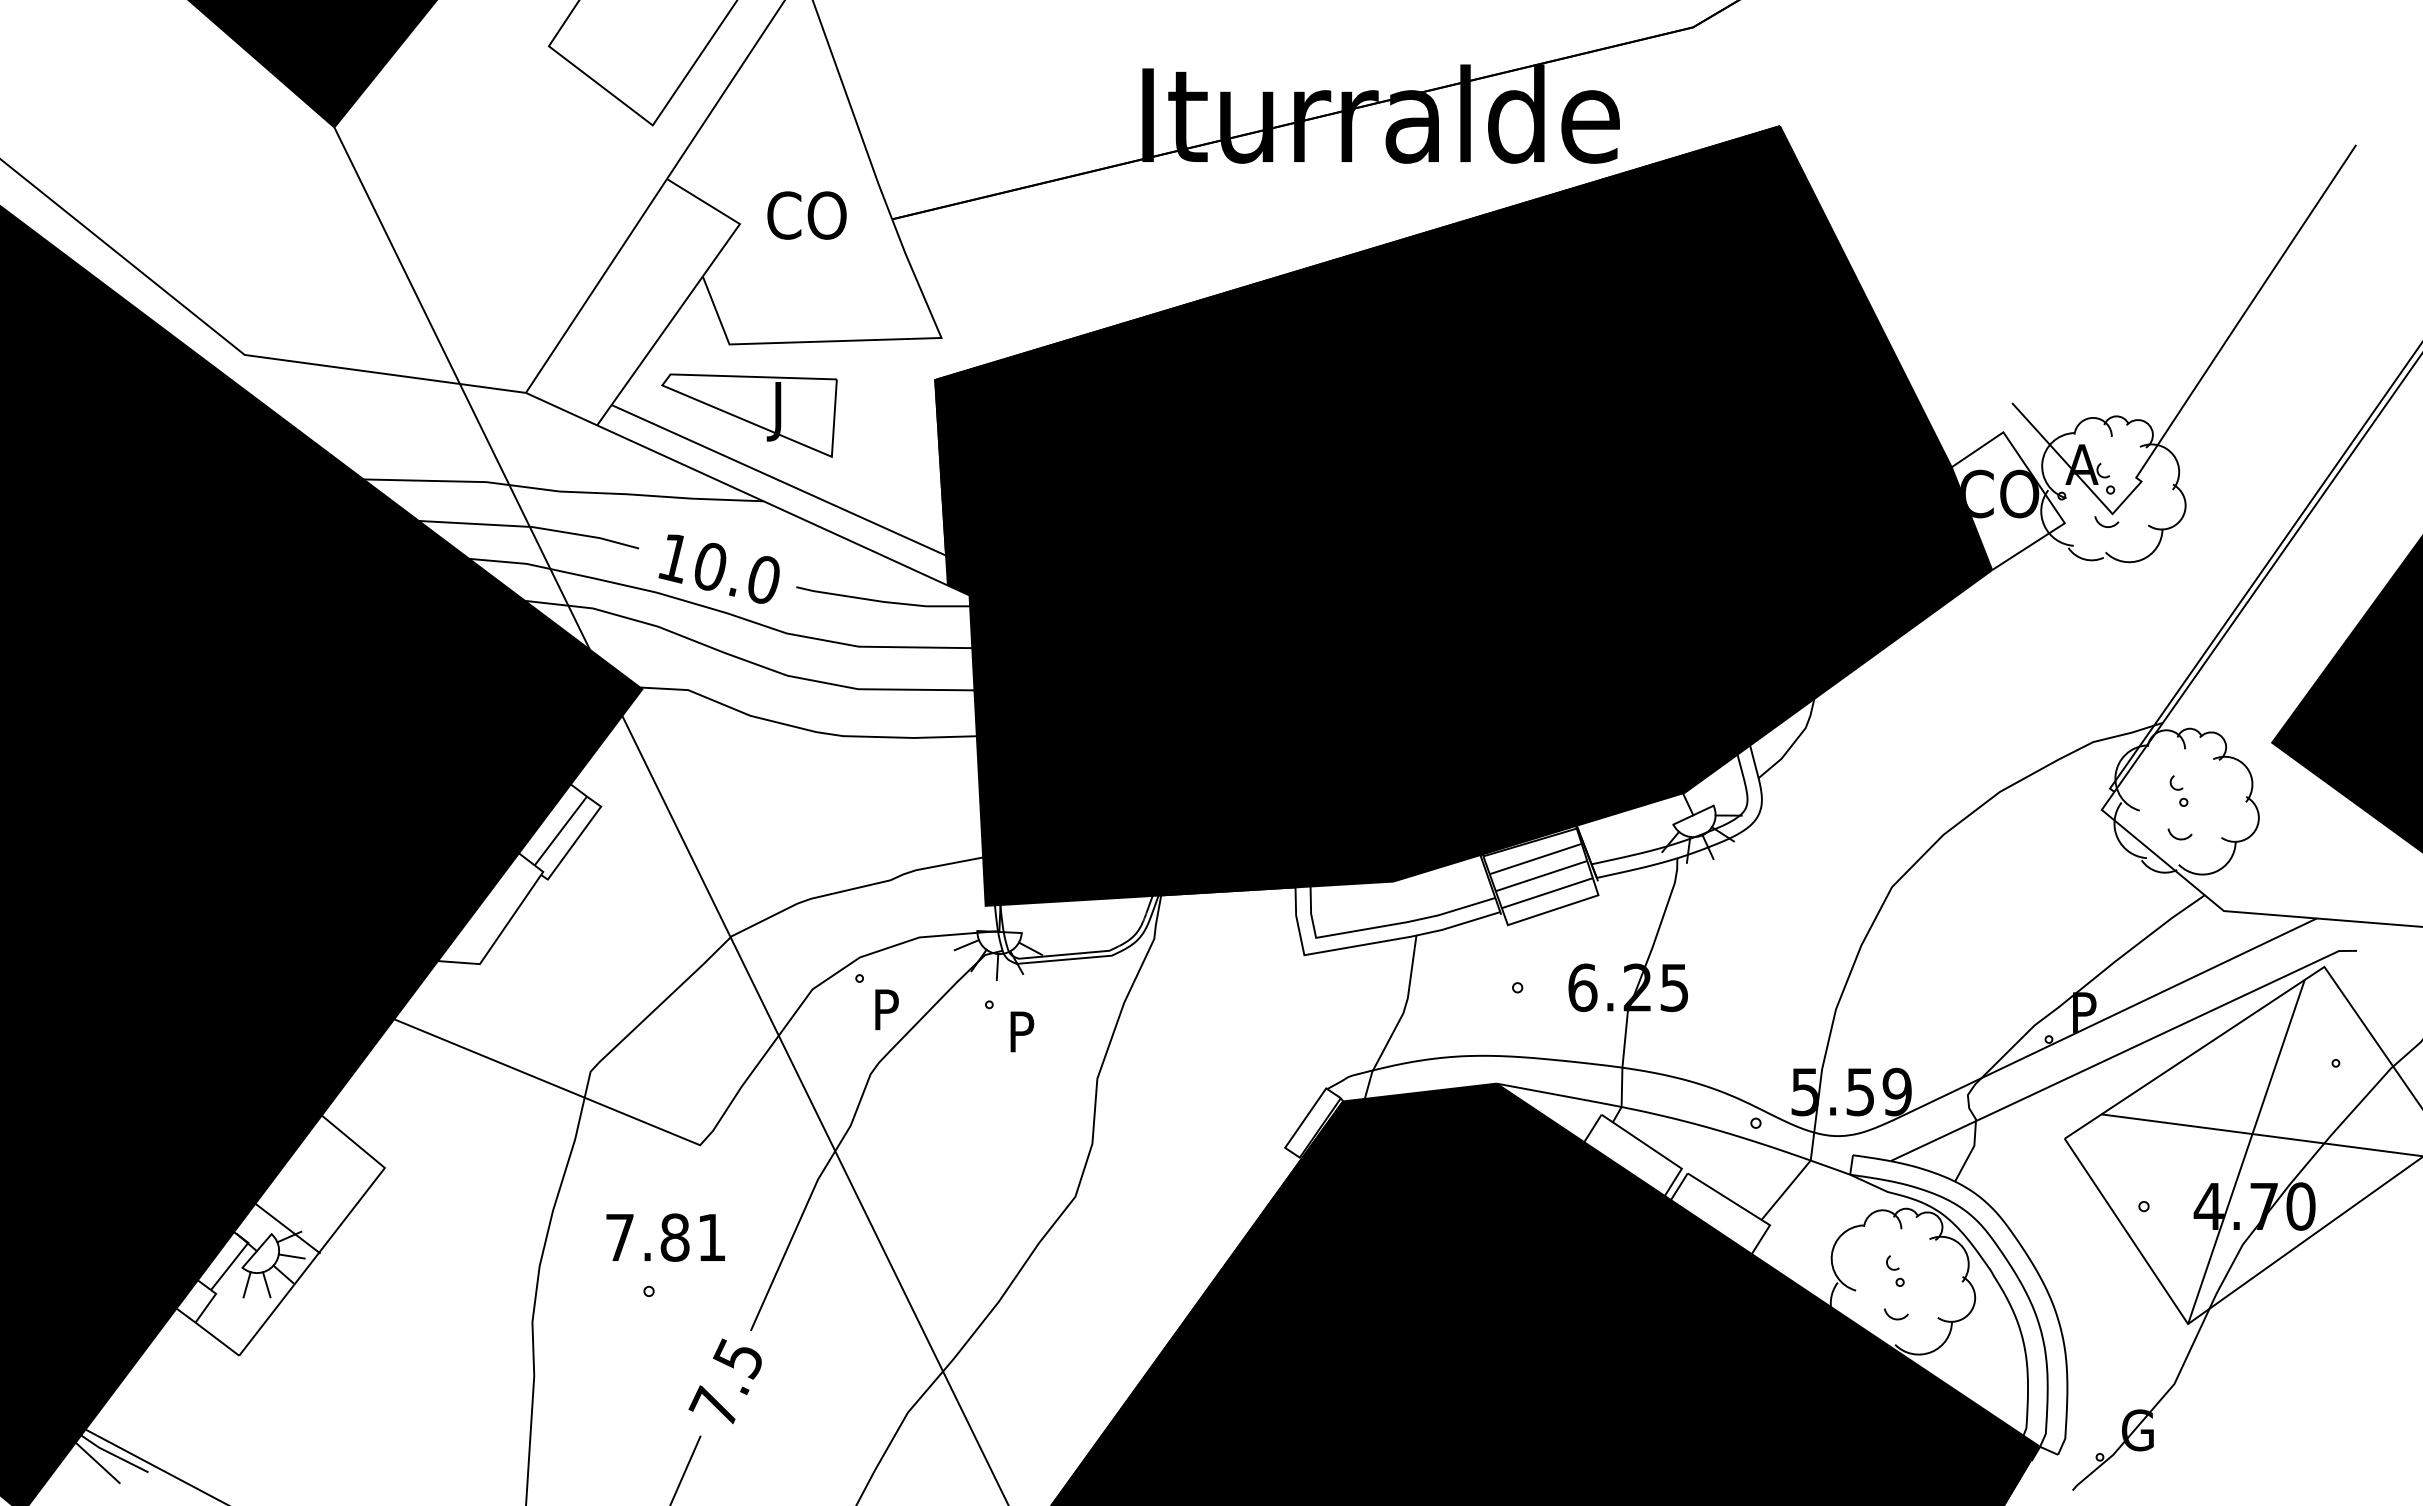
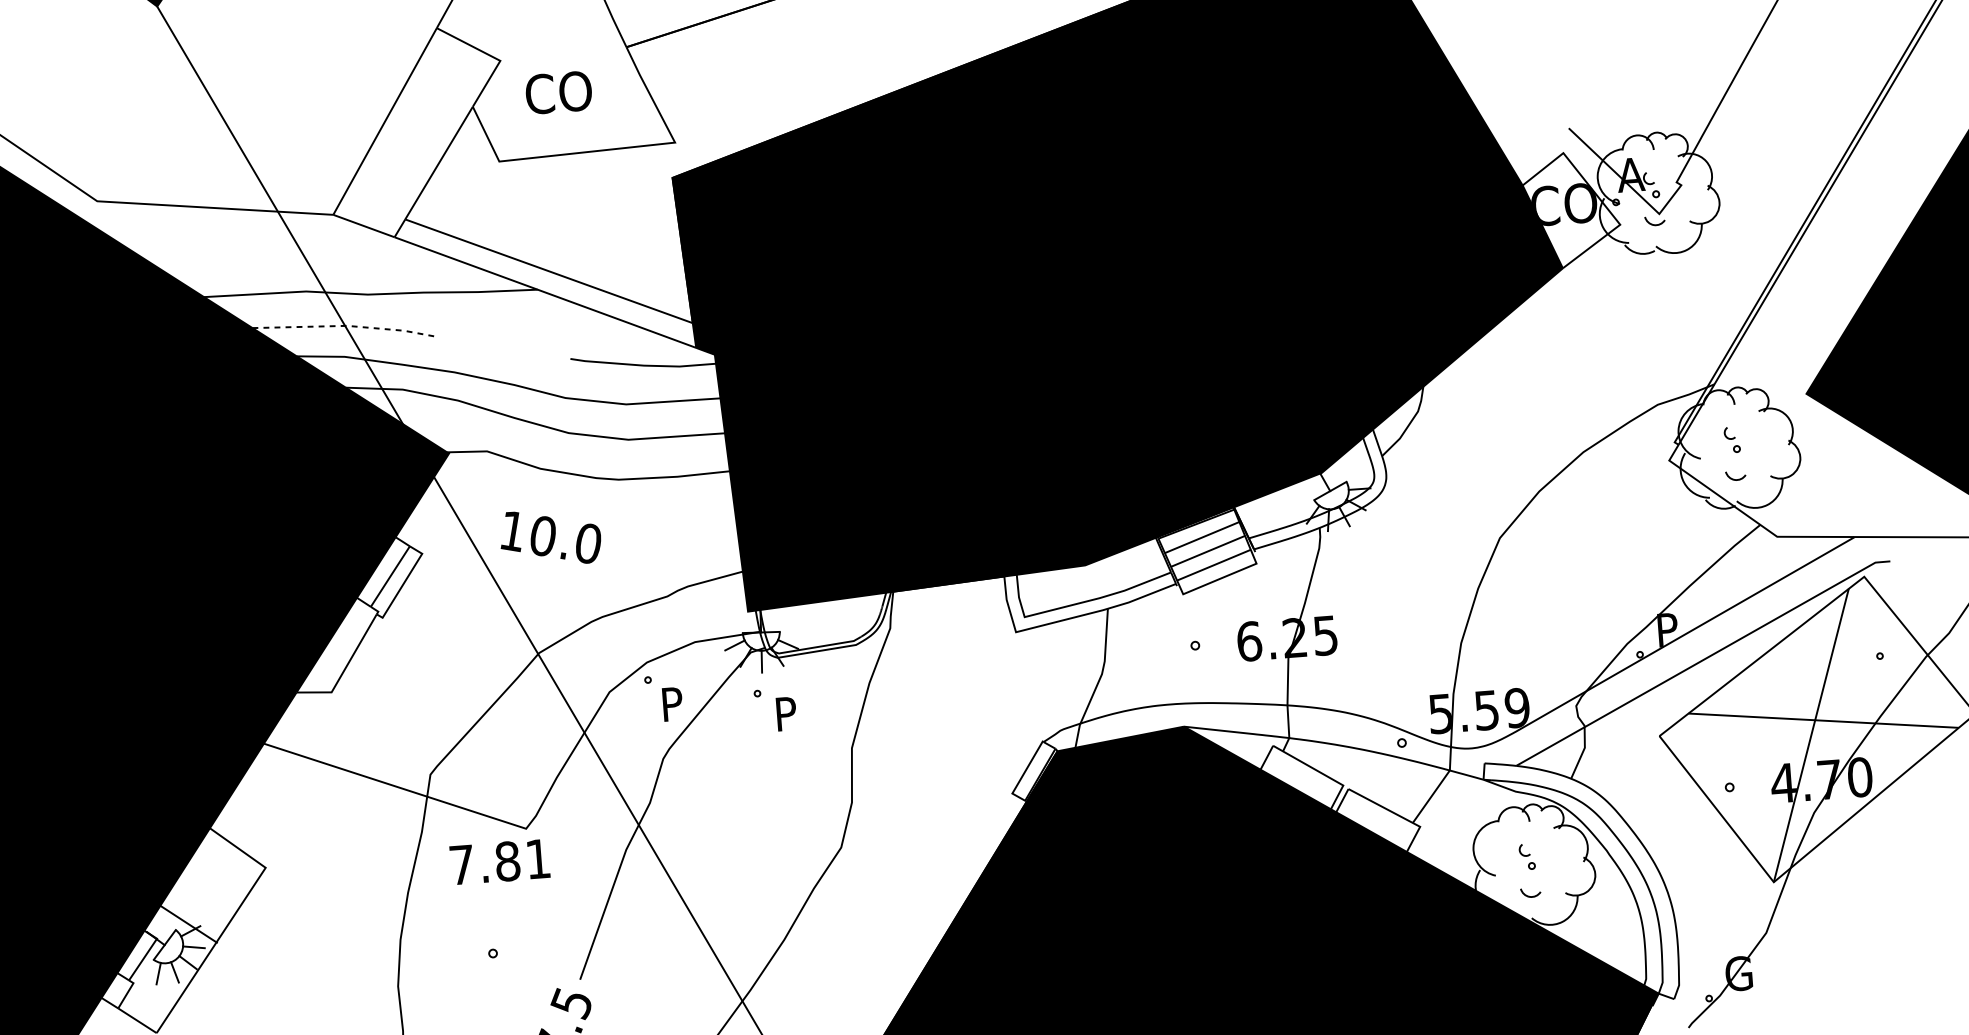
text: (806, 215) -> (558, 92), moved
part: (749, 415) -> (520, 219), removed
line: (531, 526) -> (346, 325), solid -> dashed
text: (718, 568) -> (549, 537), moved
text: (665, 1237) -> (499, 861), moved

